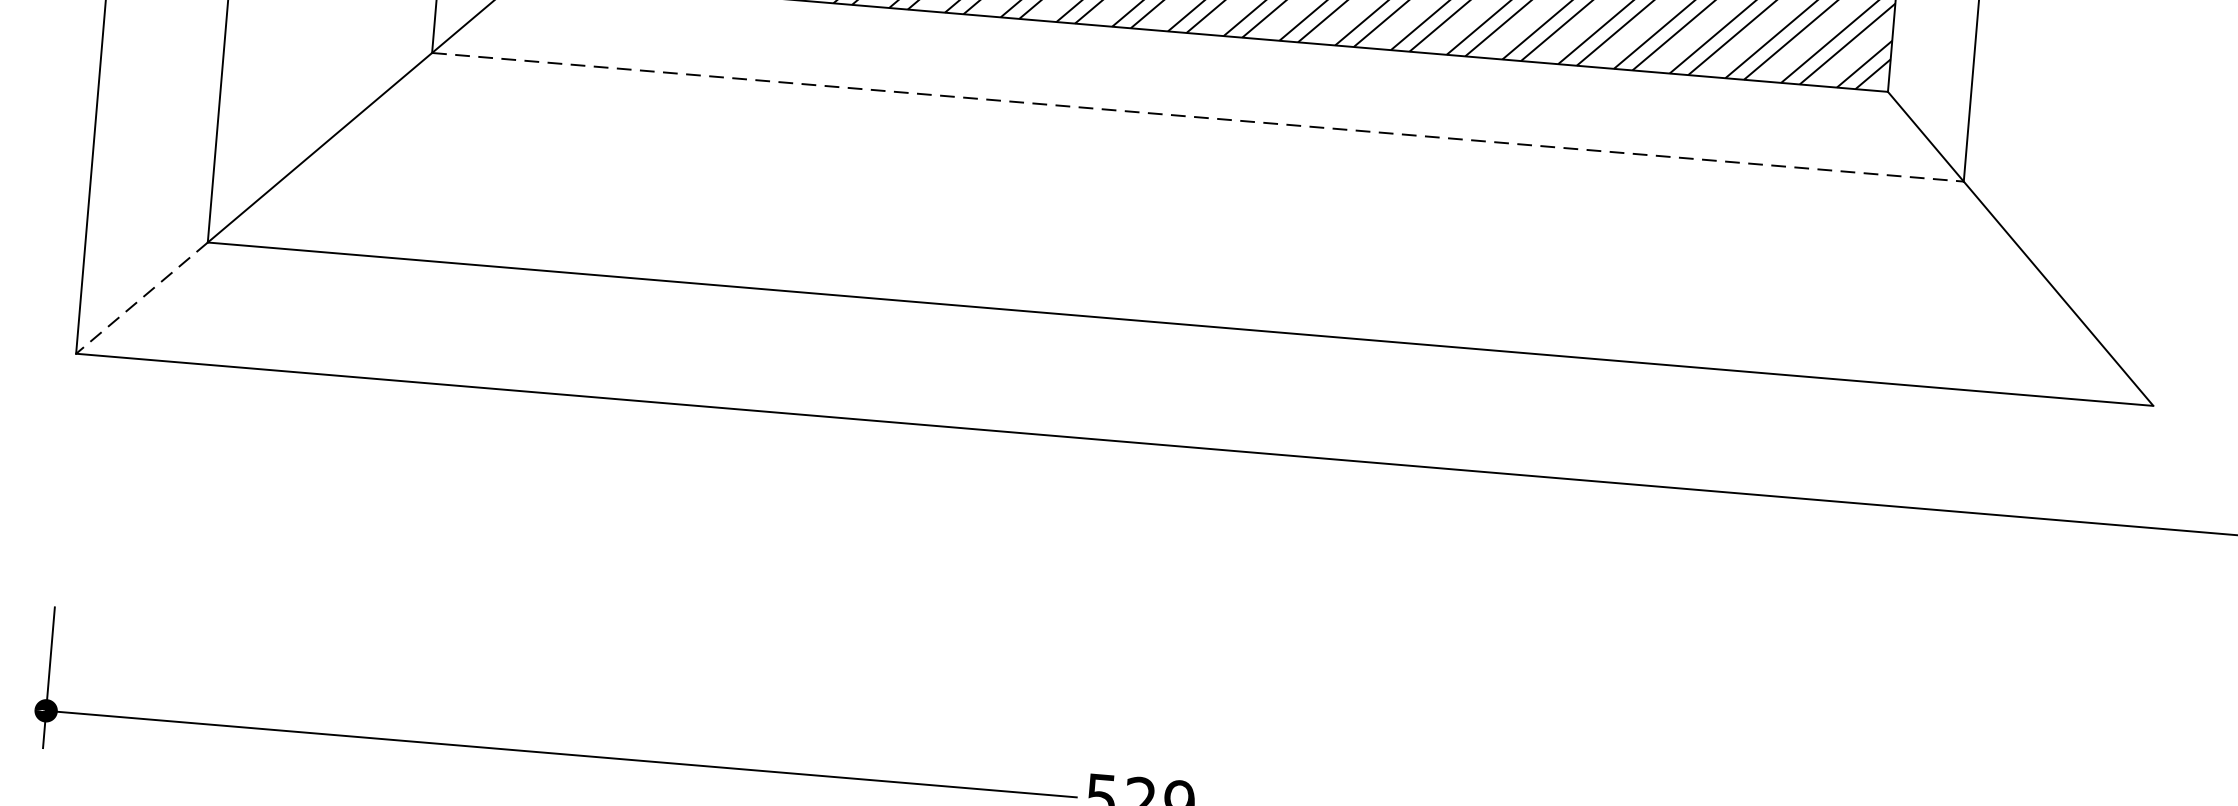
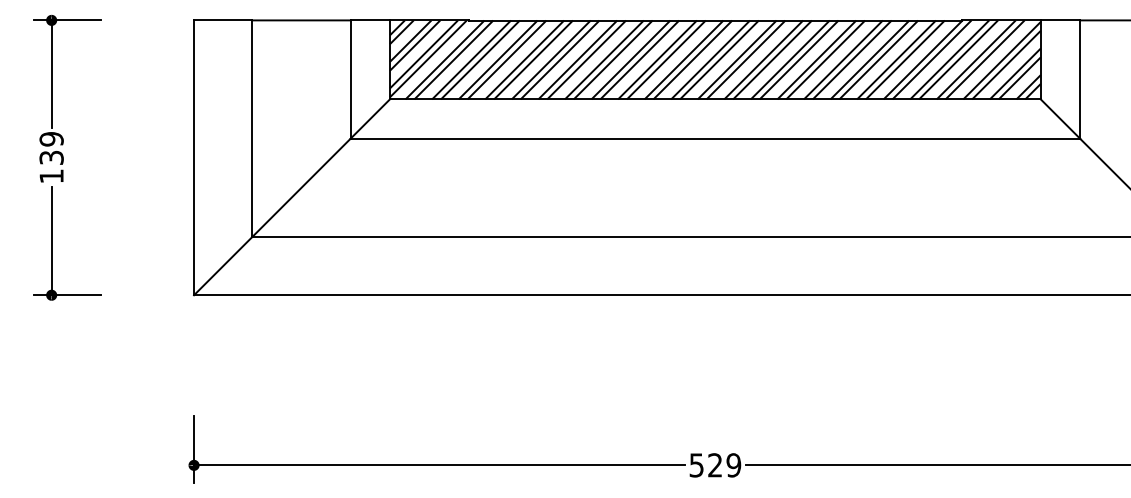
line: (1198, 116) -> (715, 138), dashed -> solid
line: (143, 298) -> (223, 266), dashed -> solid

